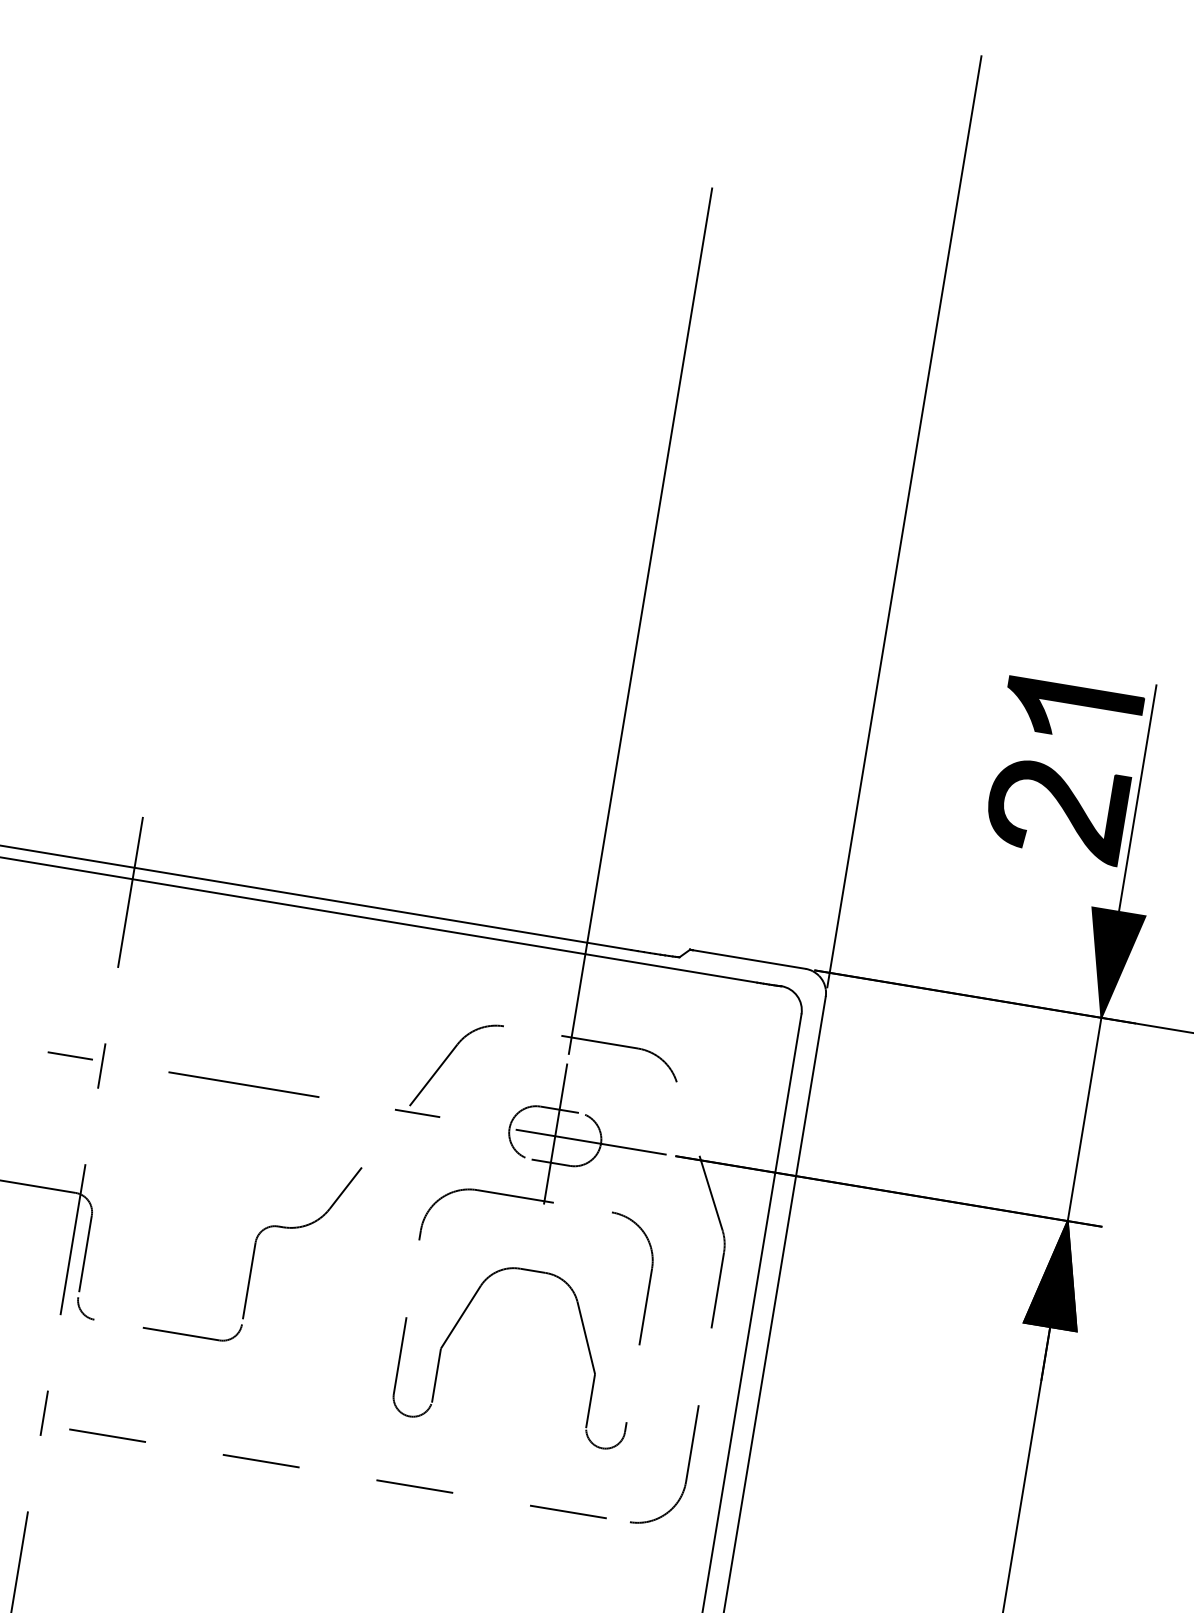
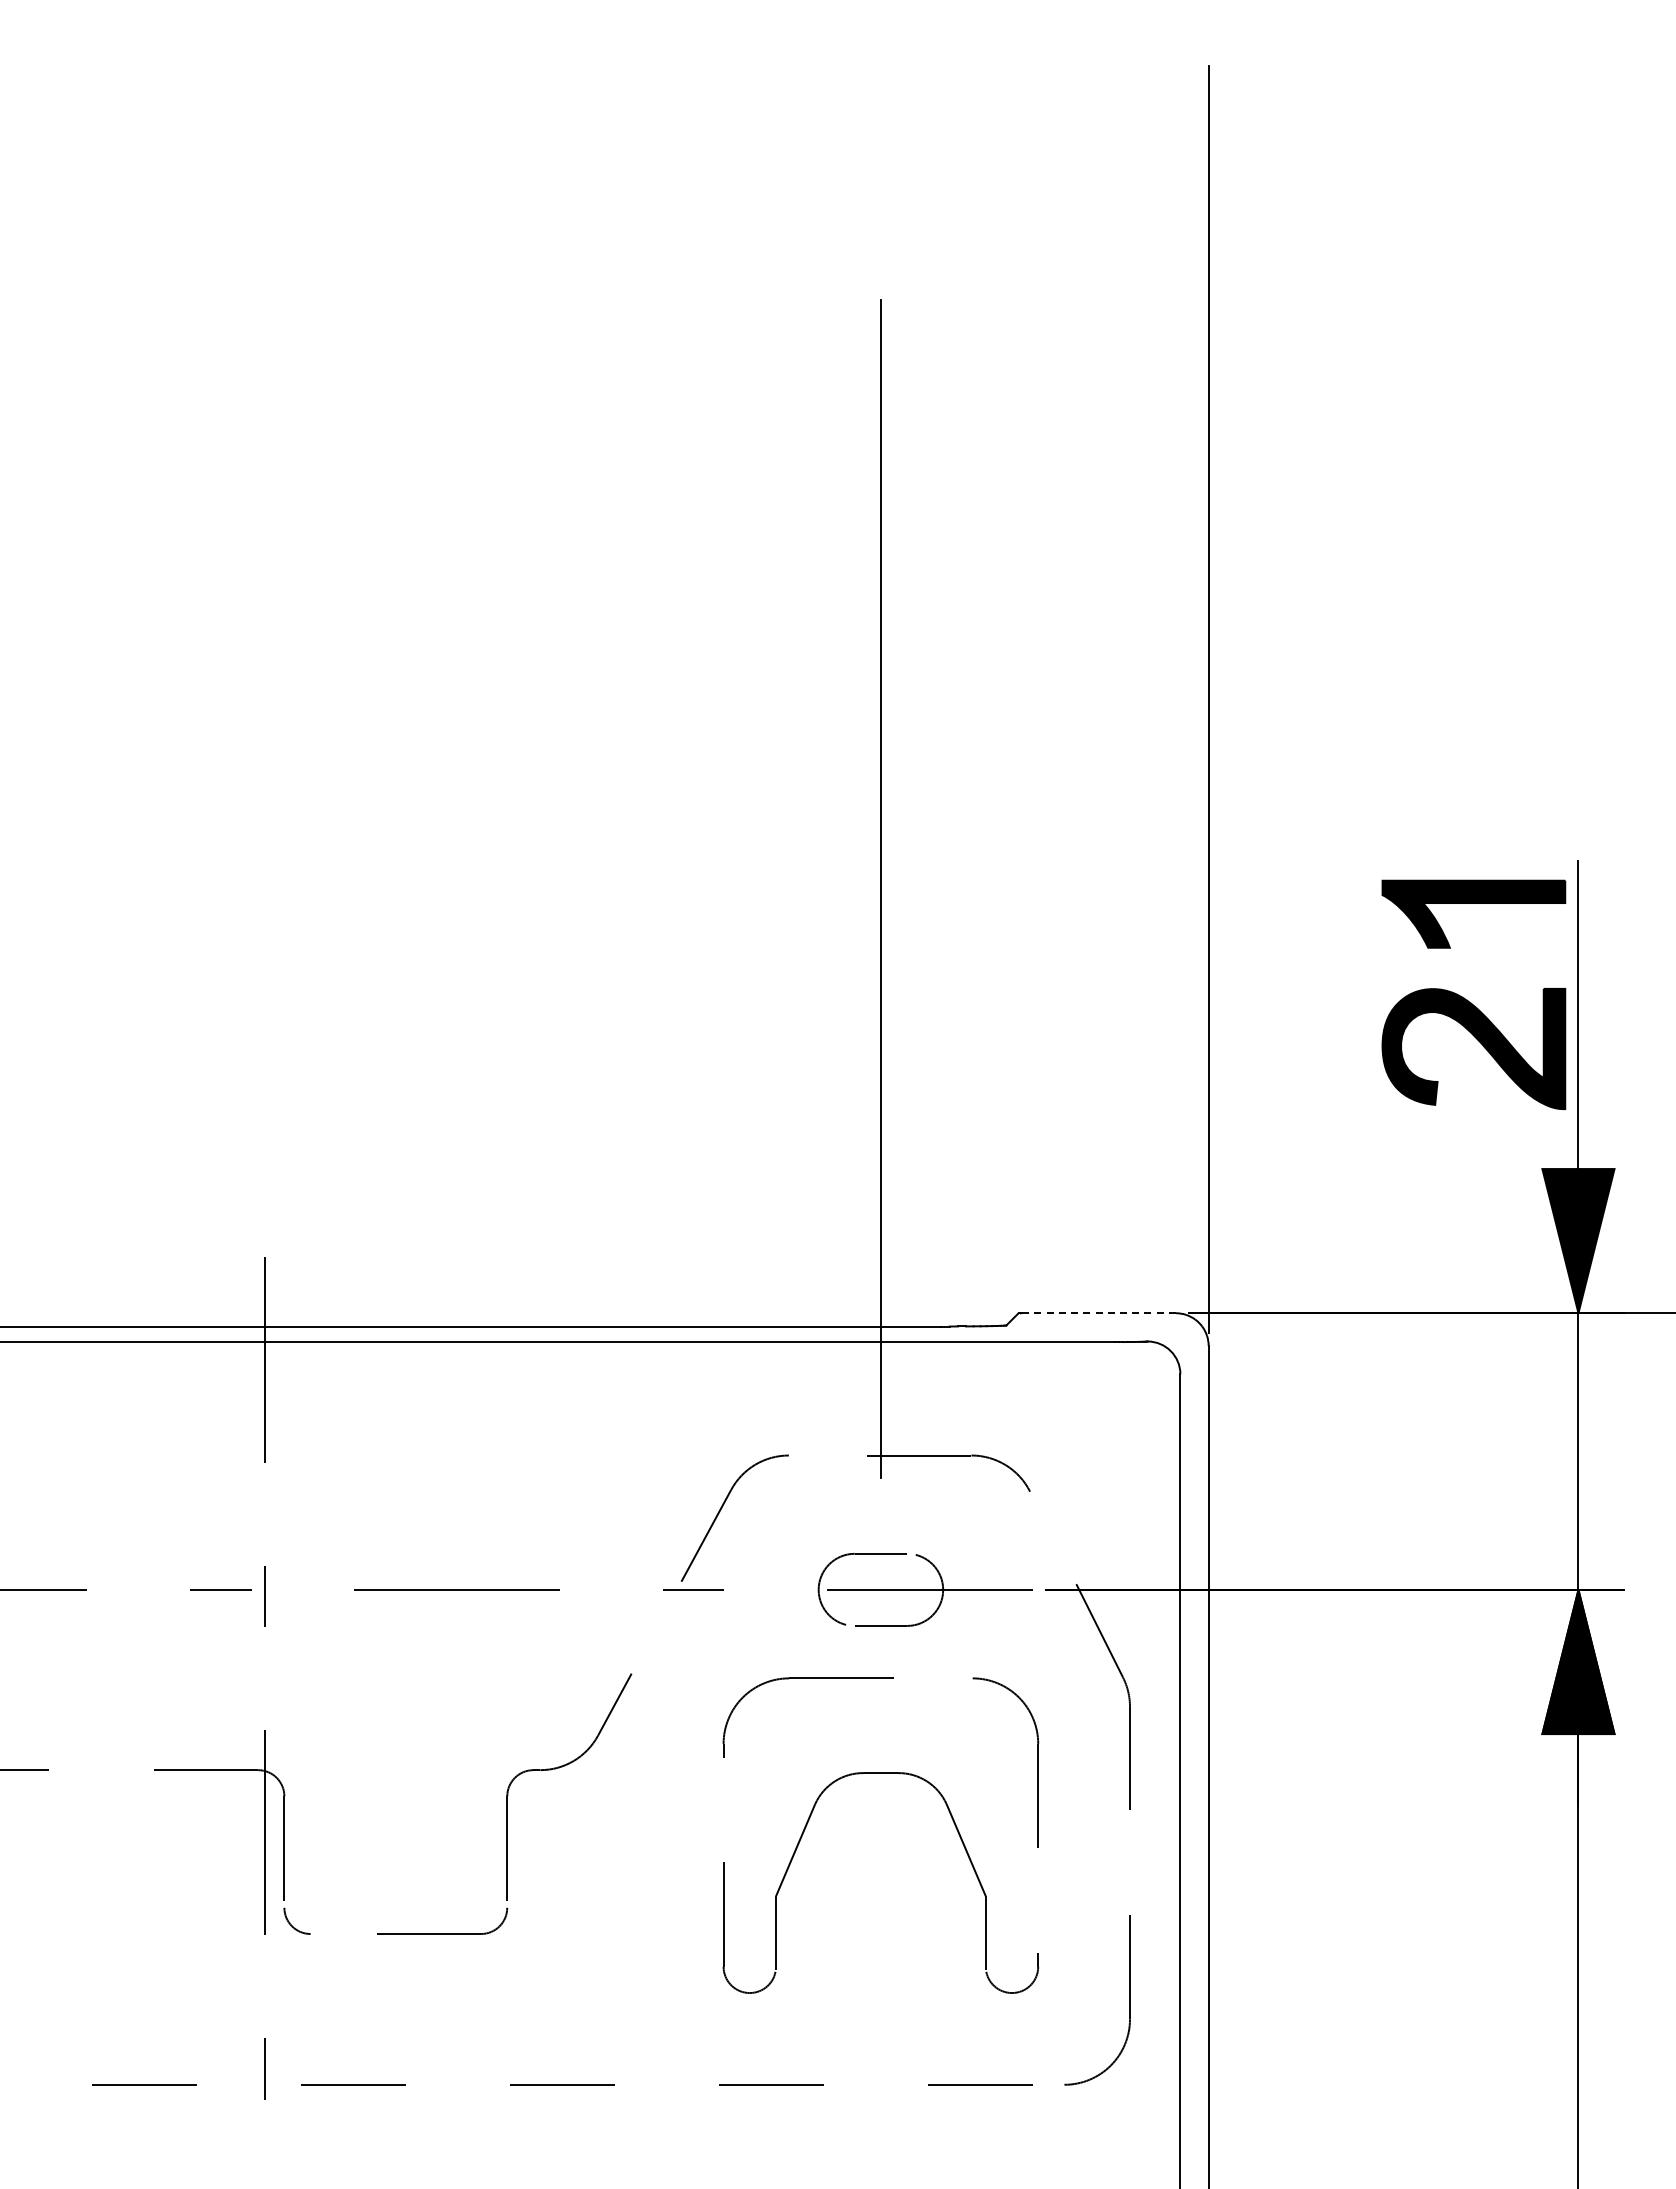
line: (749, 959) -> (1099, 1313), solid -> dashed
line: (555, 1133) -> (880, 1586), removed

